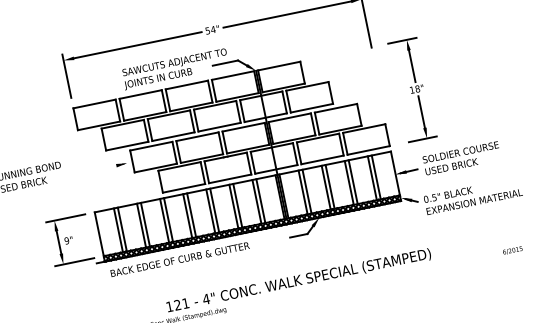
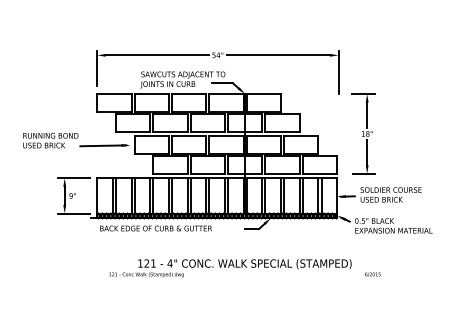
line: (94, 170) -> (103, 145), added
text: (512, 250) -> (372, 274), moved

